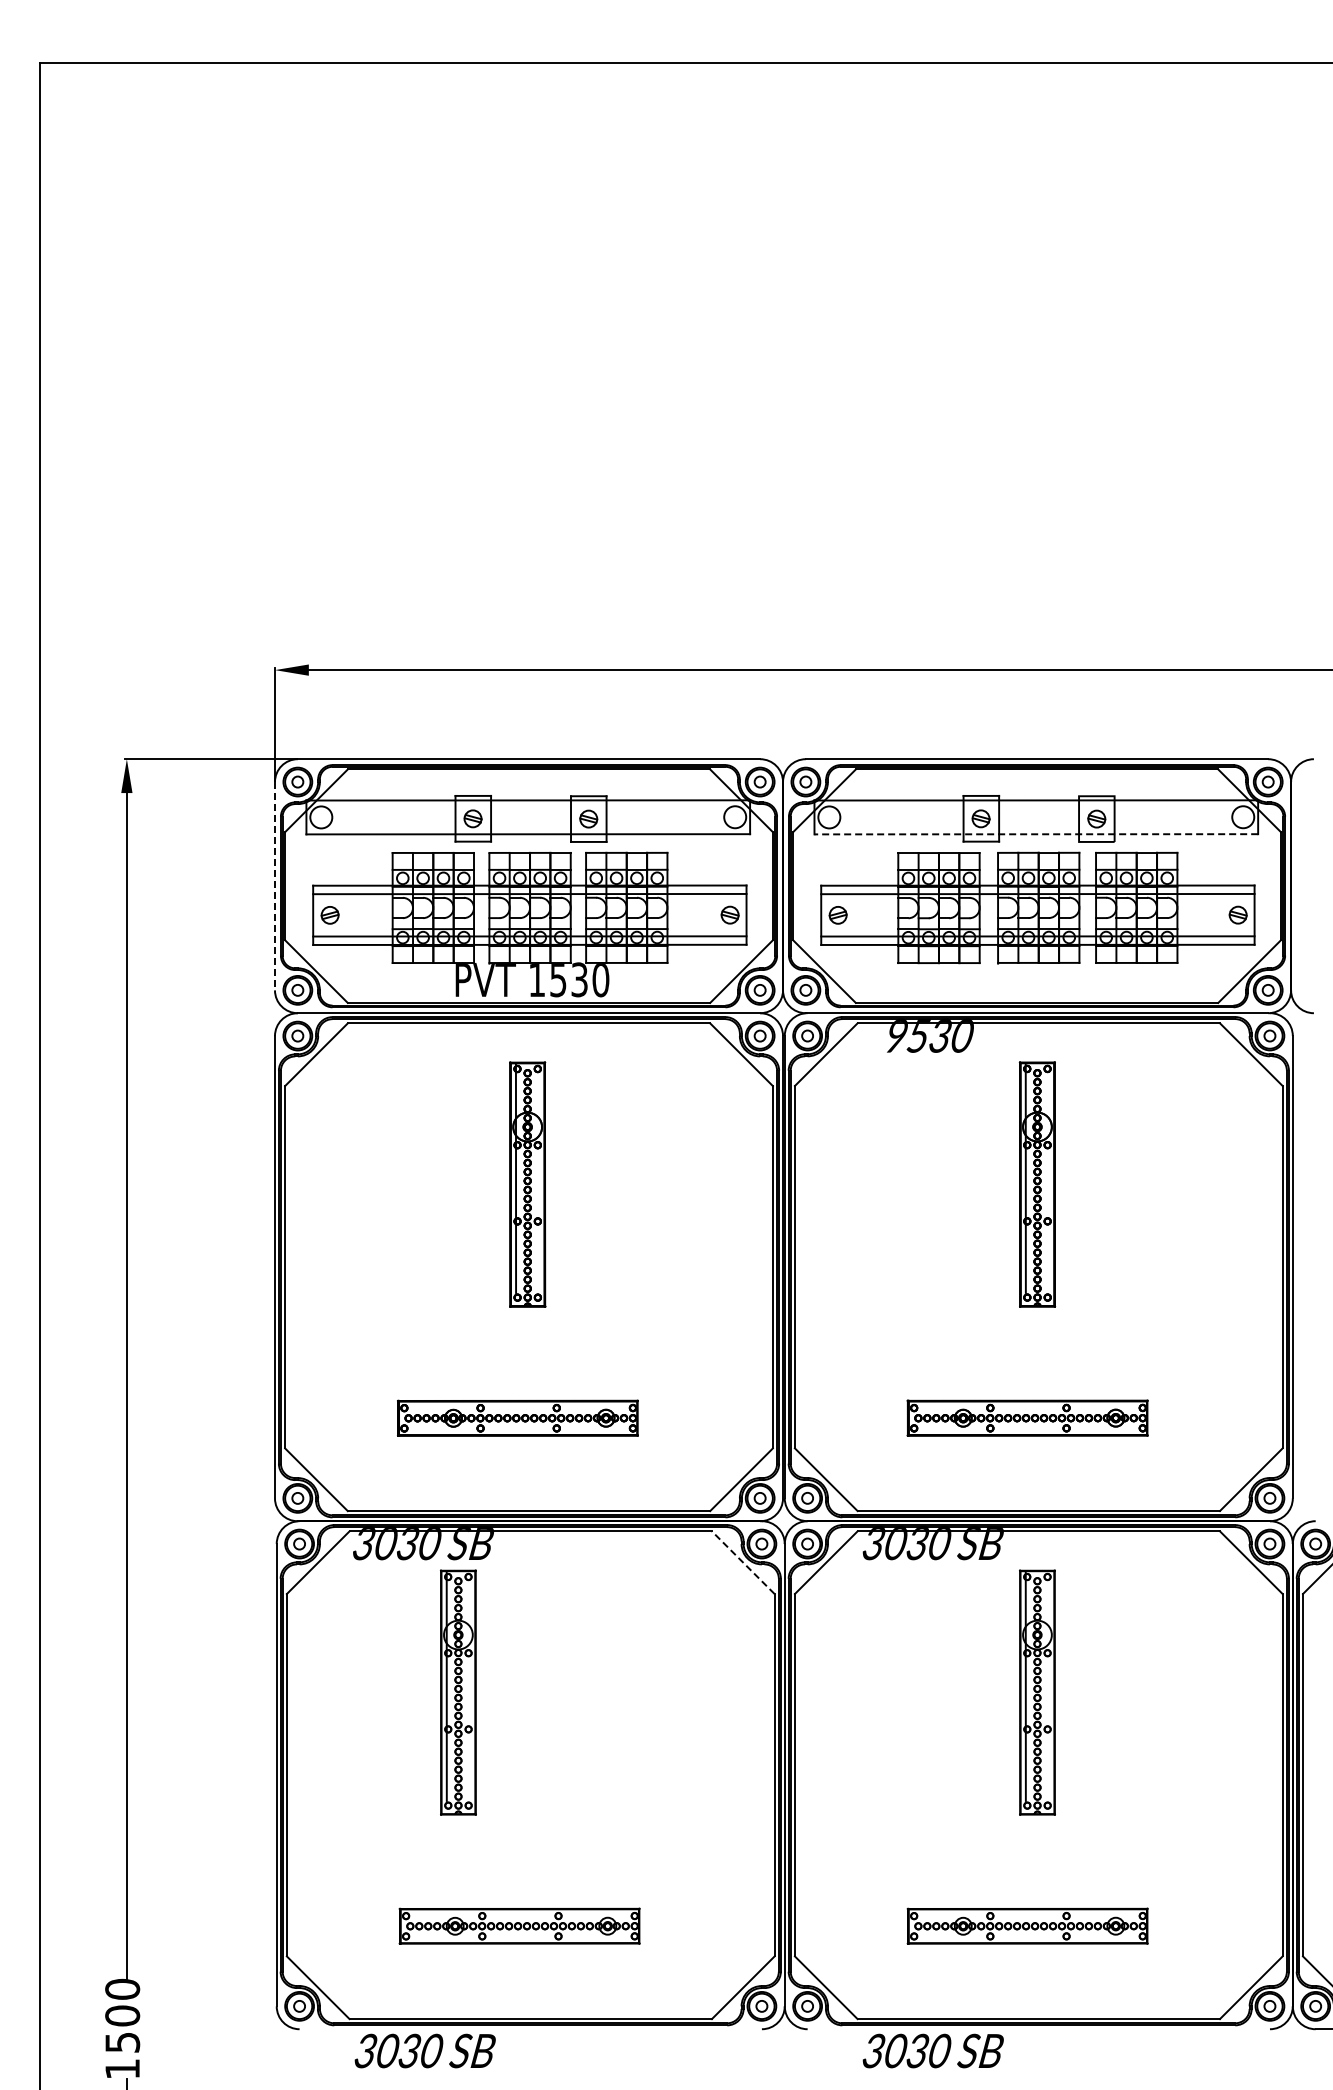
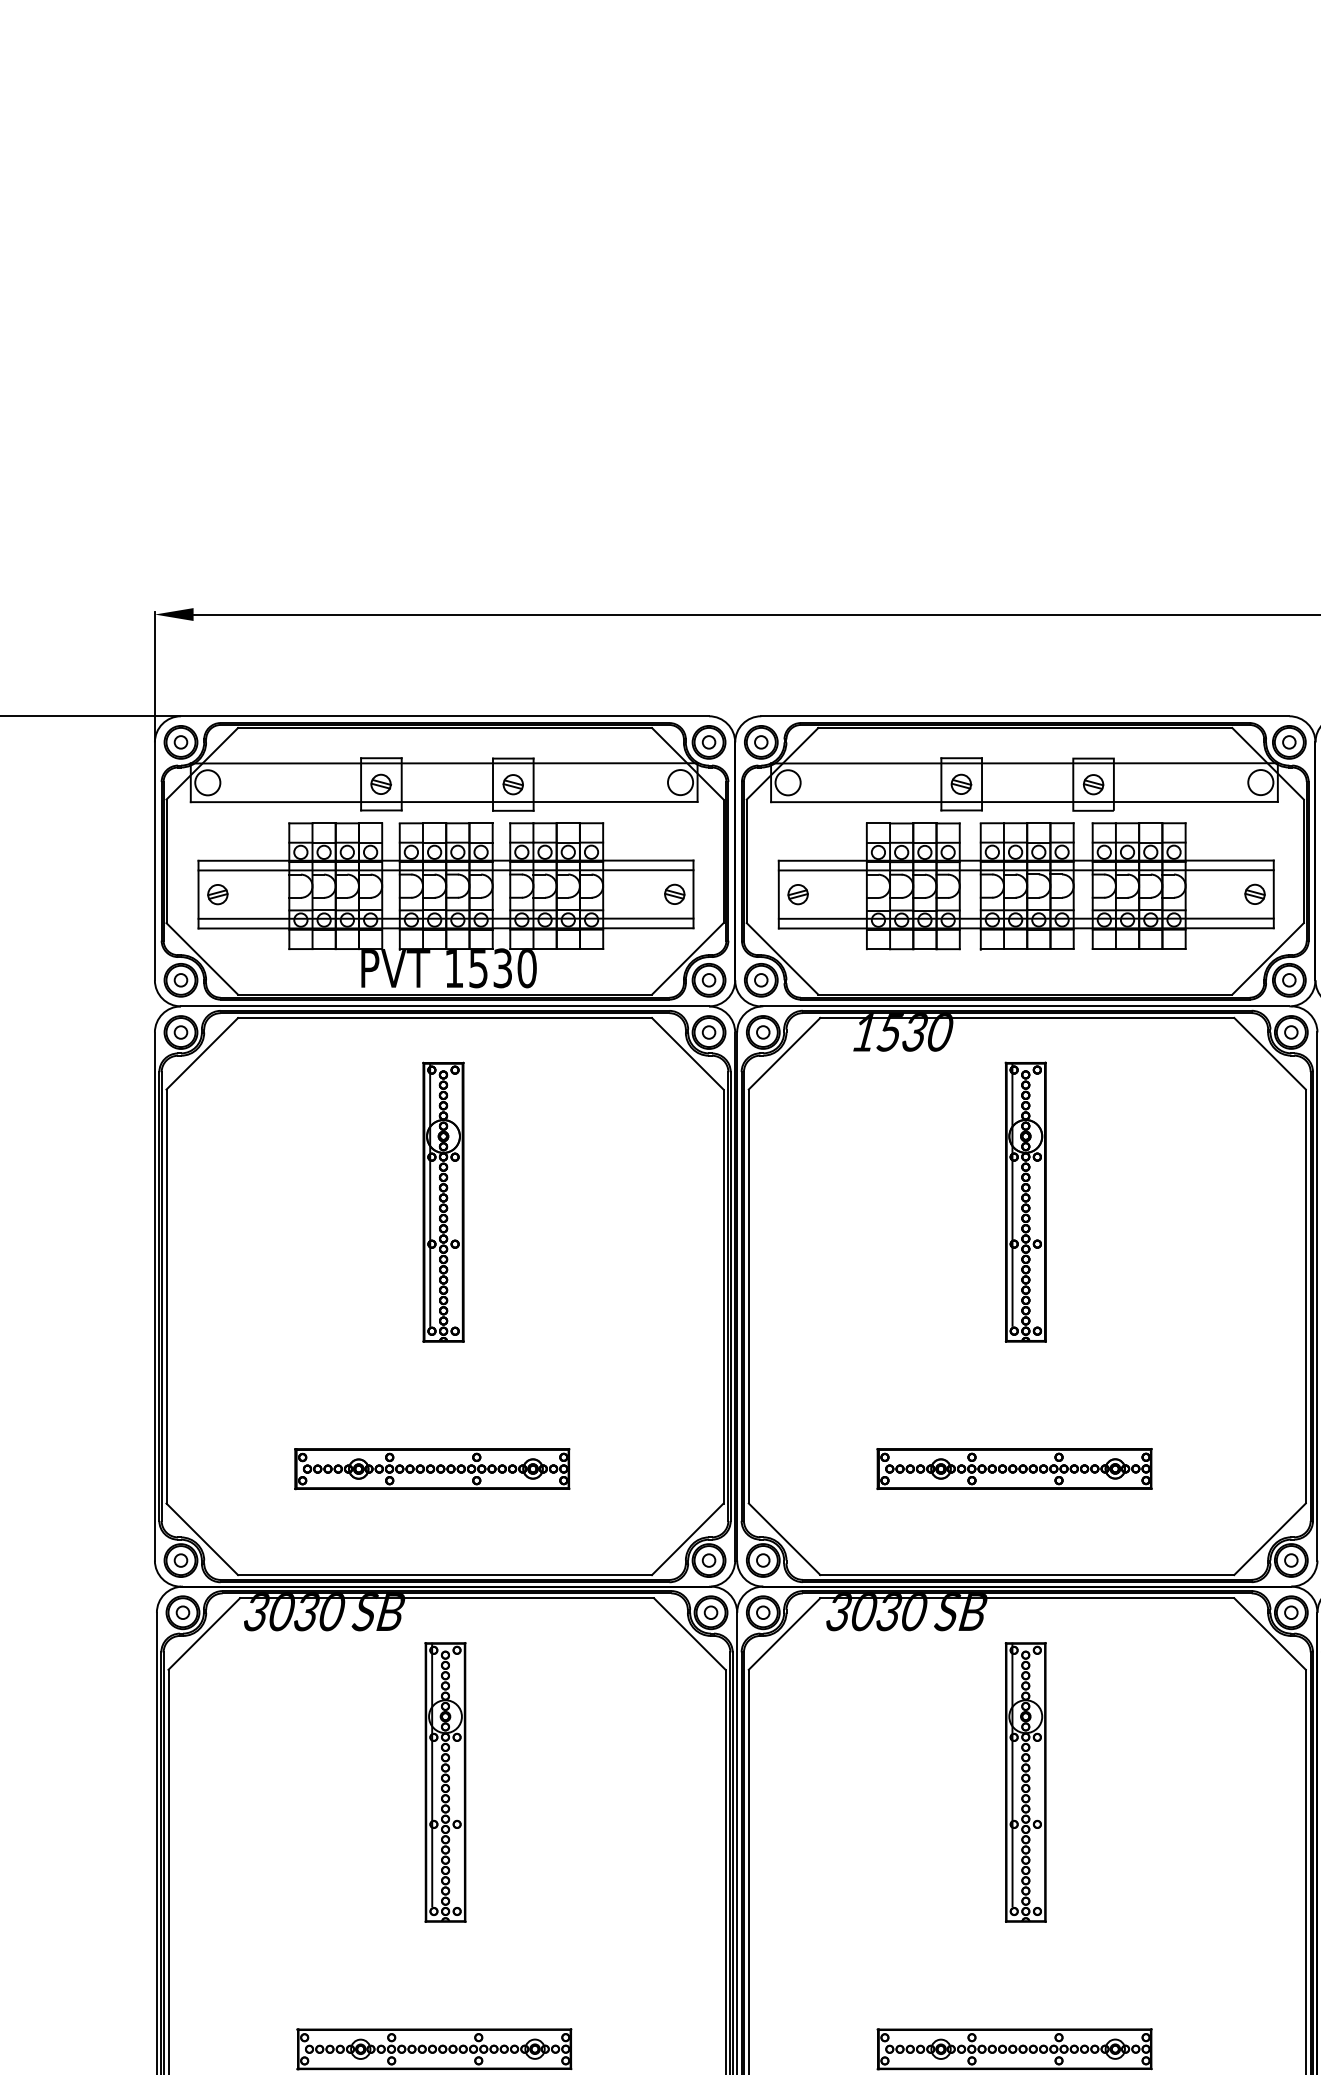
line: (1036, 834) -> (1024, 802), dashed -> solid
line: (274, 886) -> (154, 861), dashed -> solid
text: (896, 1036) -> (864, 1033), 9530 -> 1530
line: (742, 1562) -> (688, 1633), dashed -> solid
part: (458, 1692) -> (445, 1782), moved

